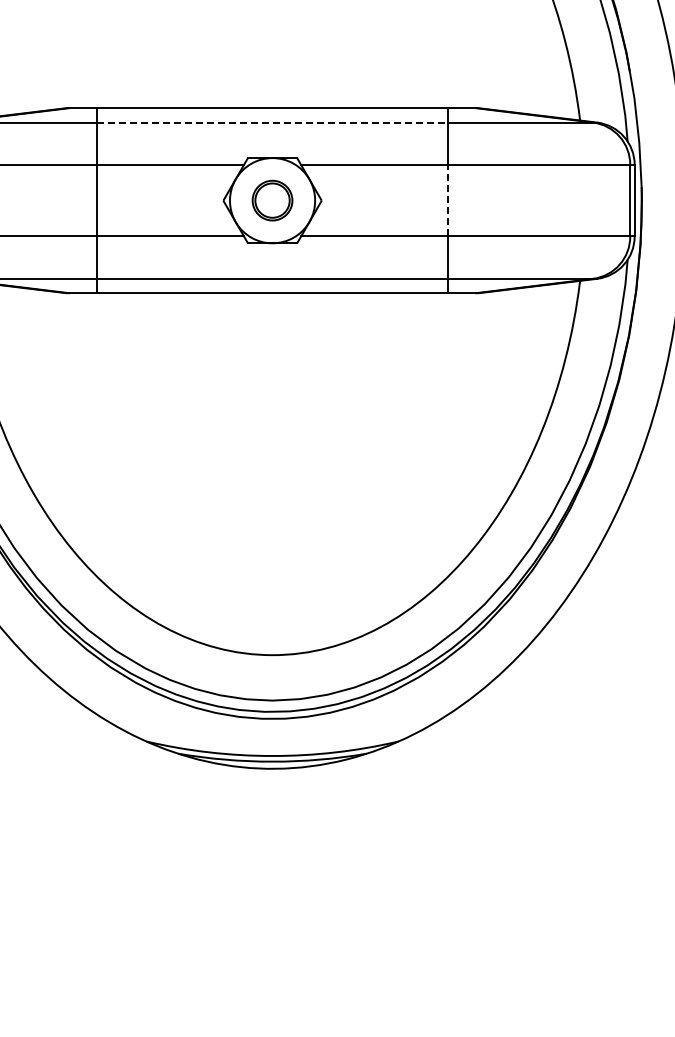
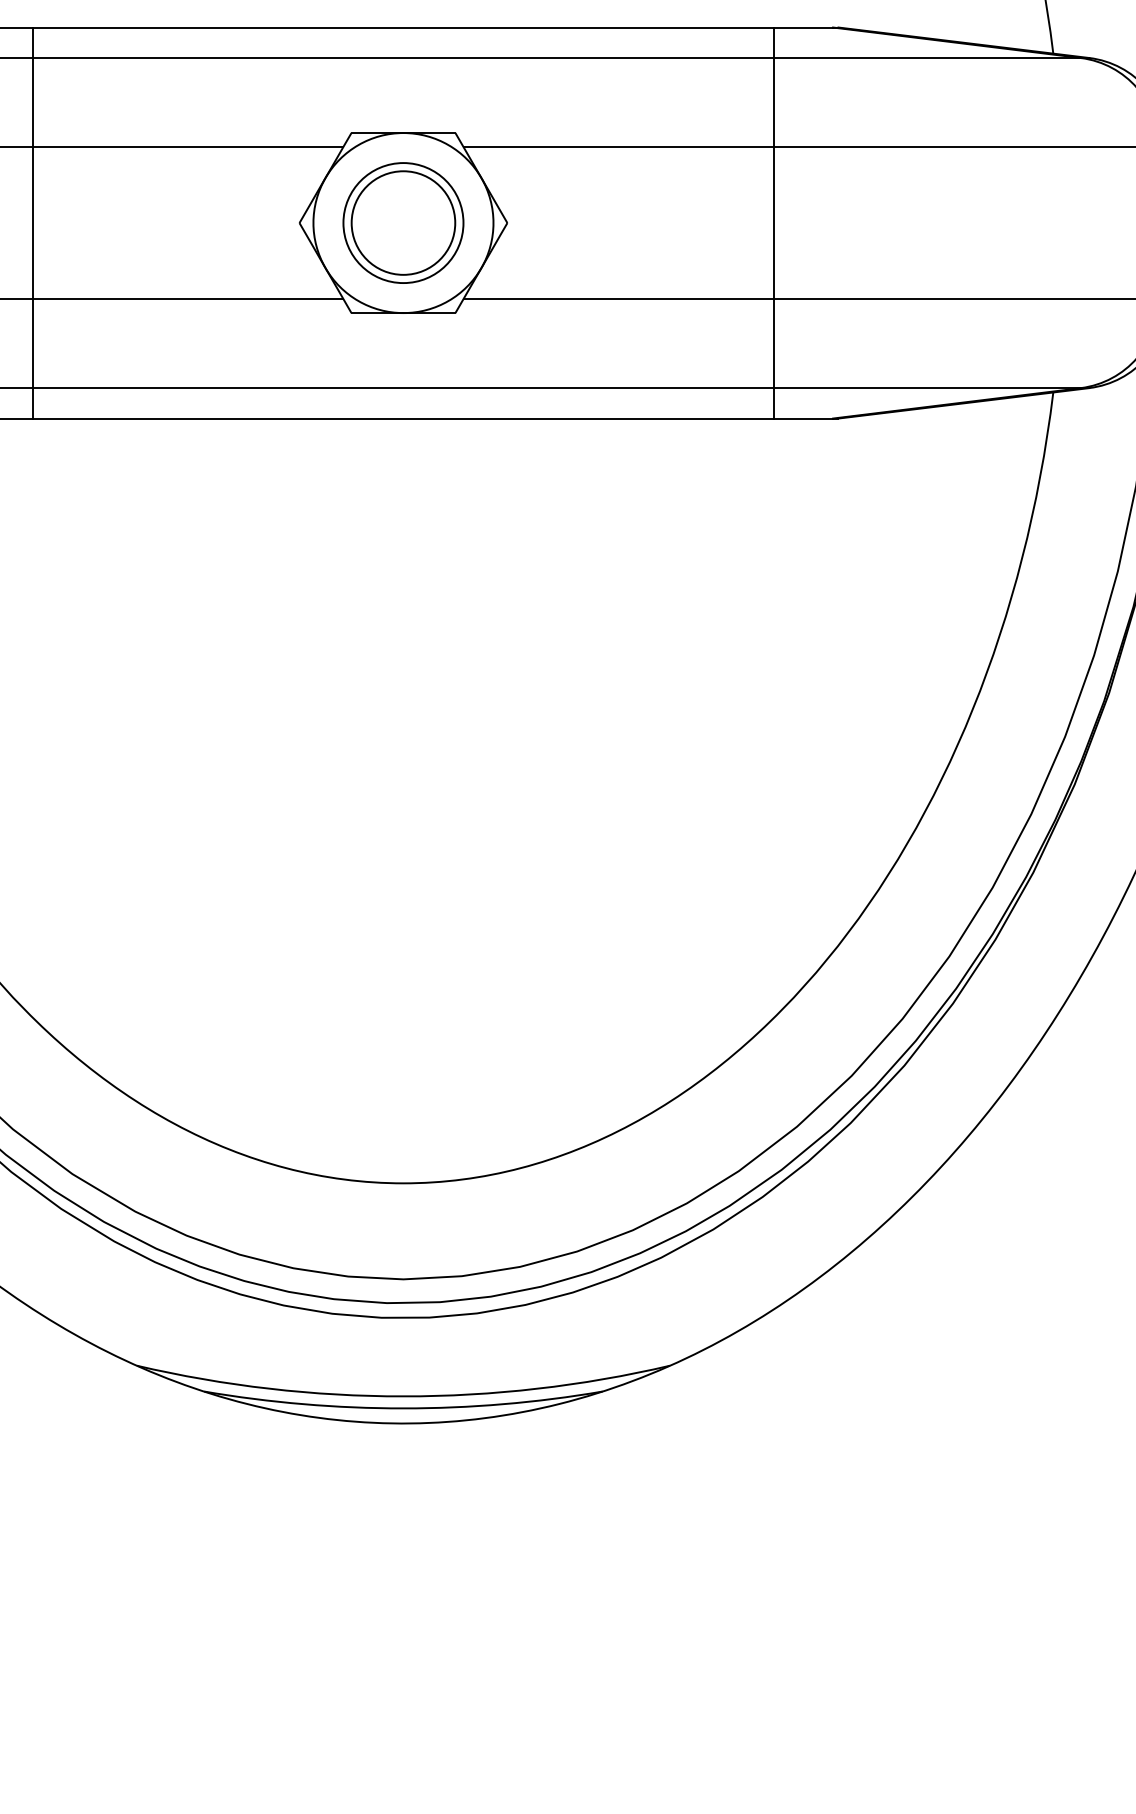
line: (273, 122) -> (405, 57), dashed -> solid
part: (272, 200) -> (403, 222), size x1.43
line: (447, 200) -> (773, 222), dashed -> solid

